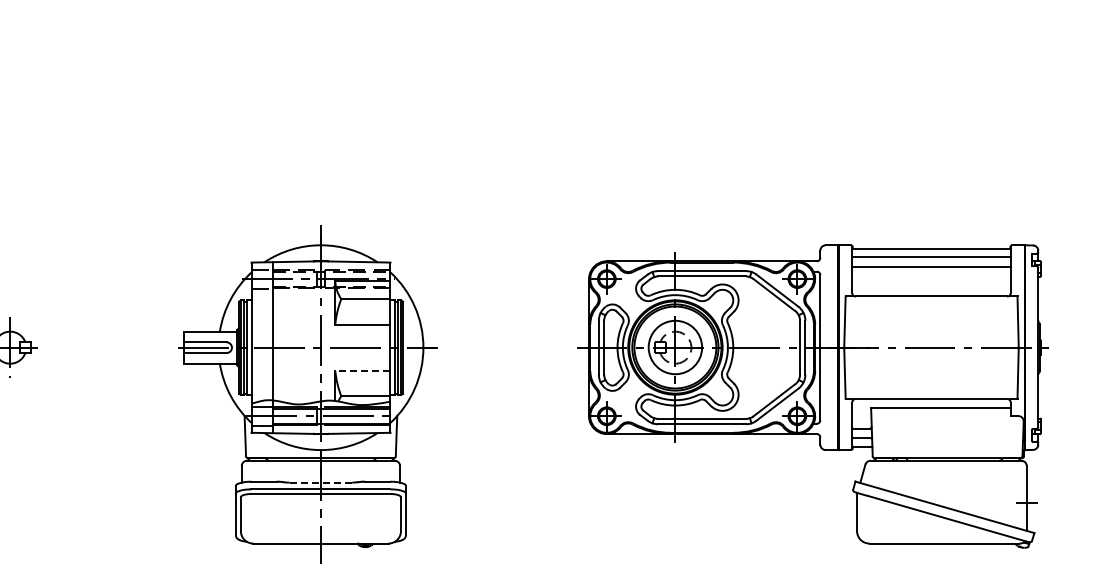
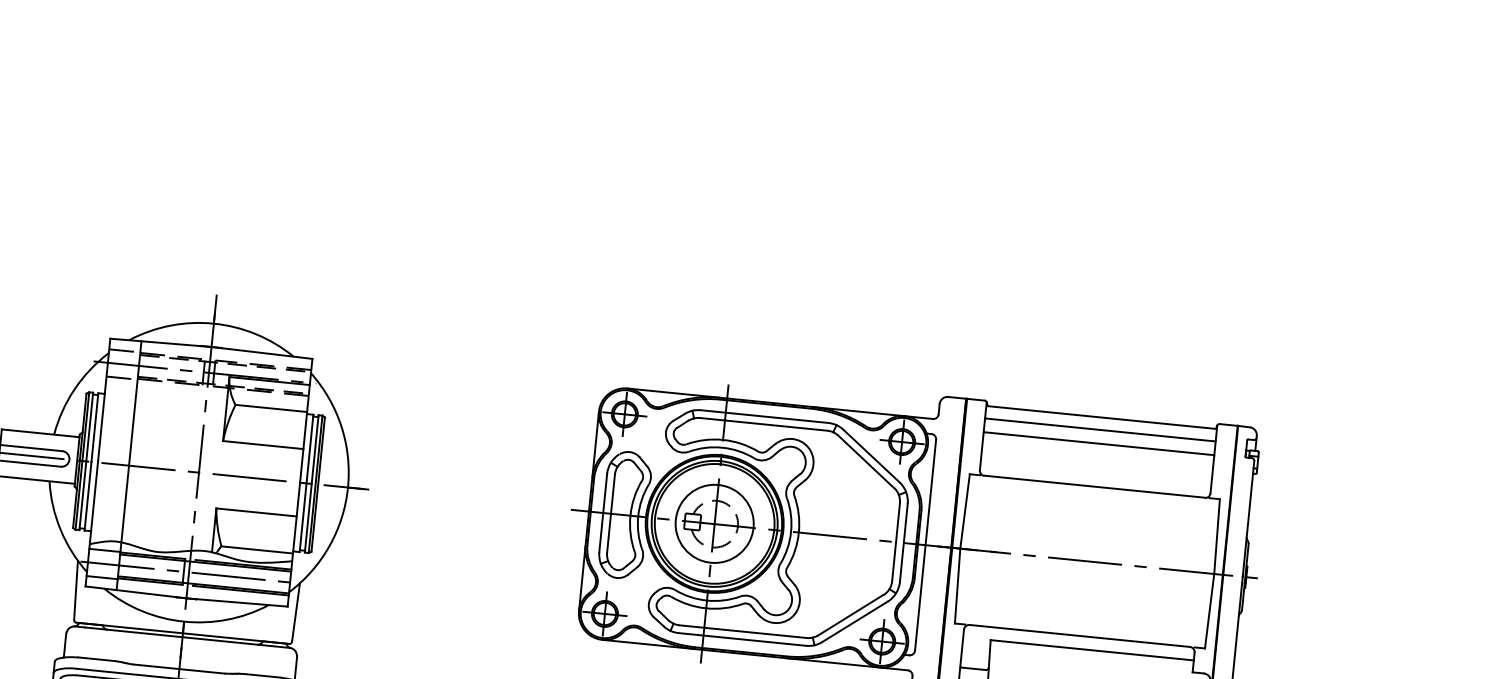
line: (362, 370) -> (256, 511), dashed -> solid
line: (320, 482) -> (178, 668), dashed -> solid

